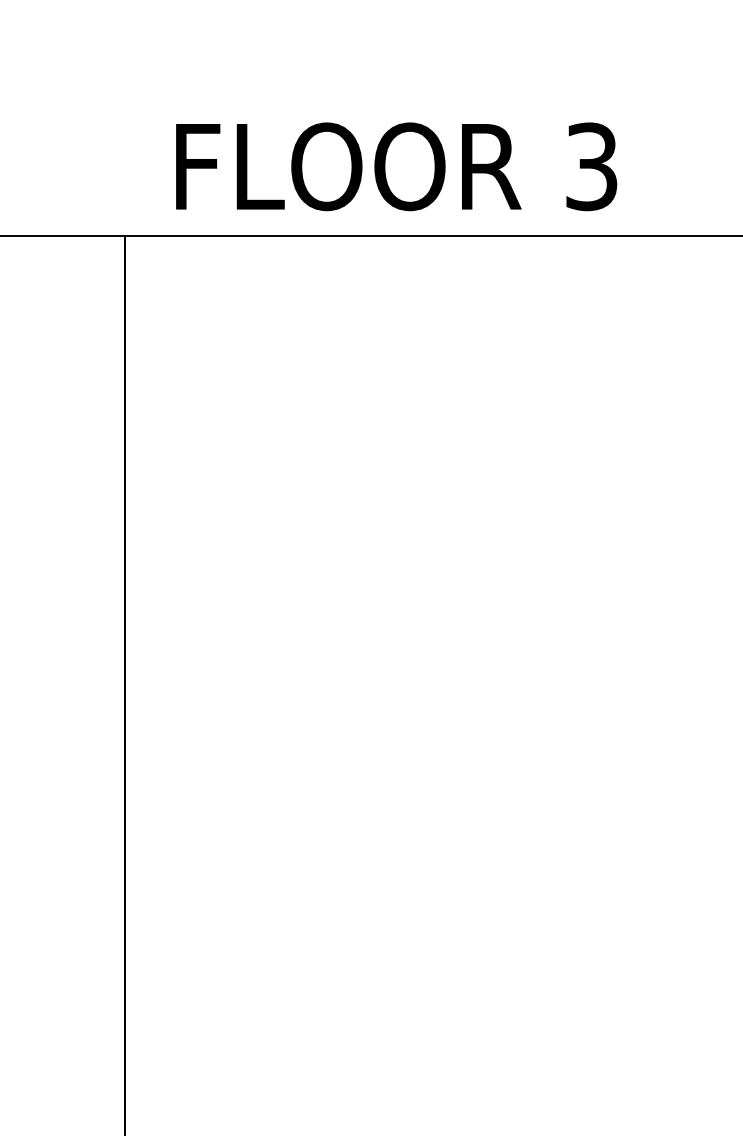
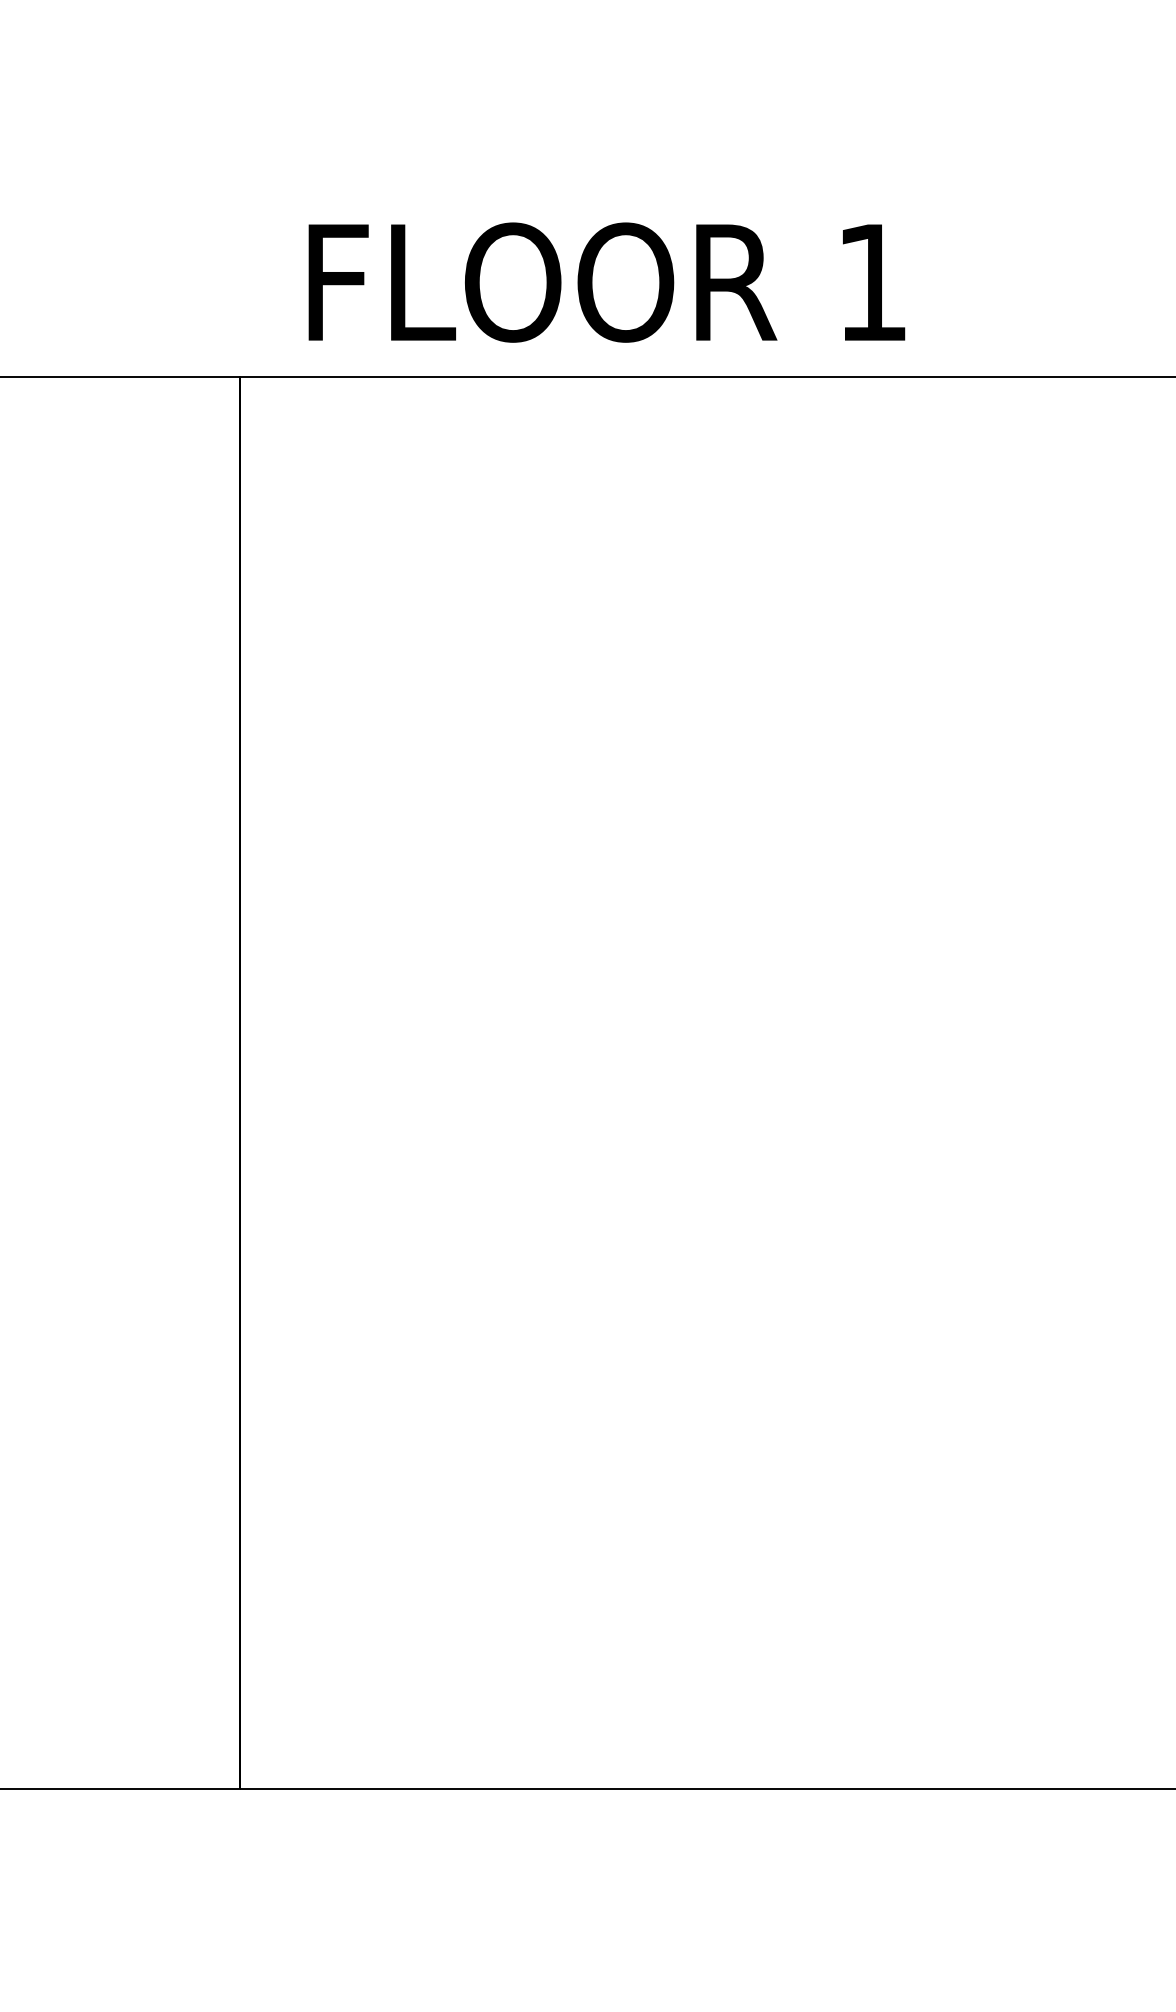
text: (591, 166) -> (872, 282), 3 -> 1

